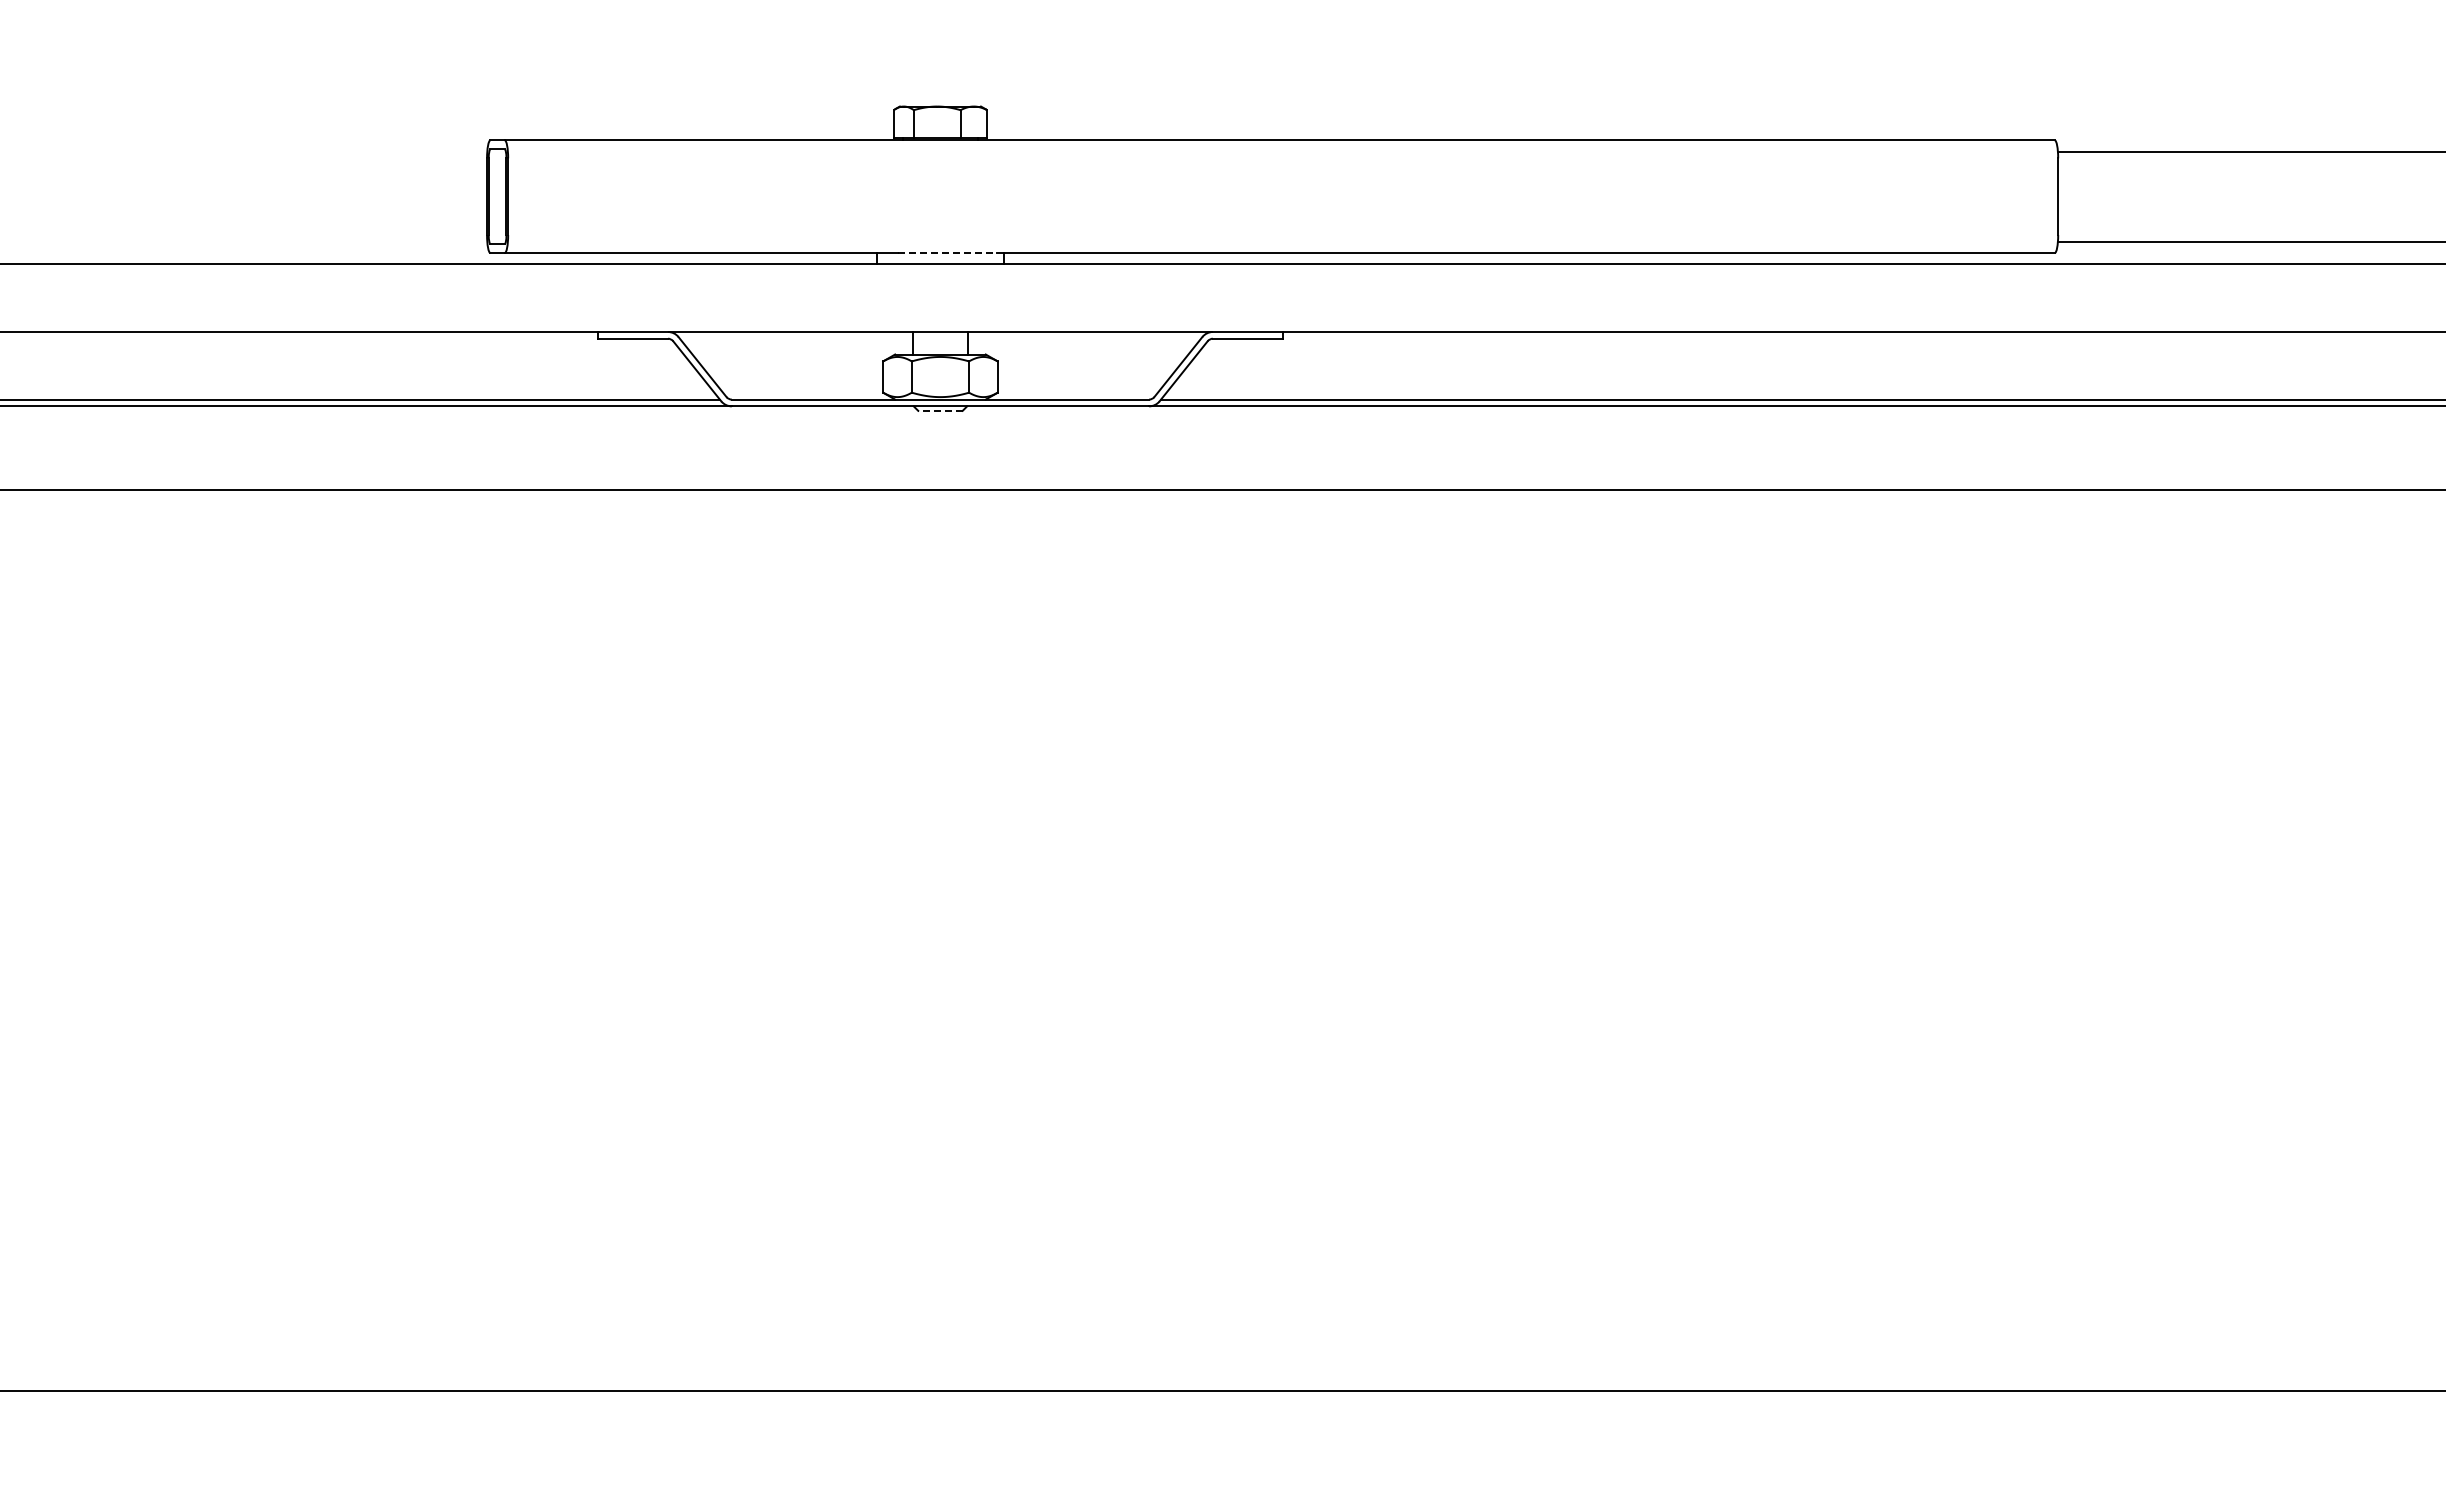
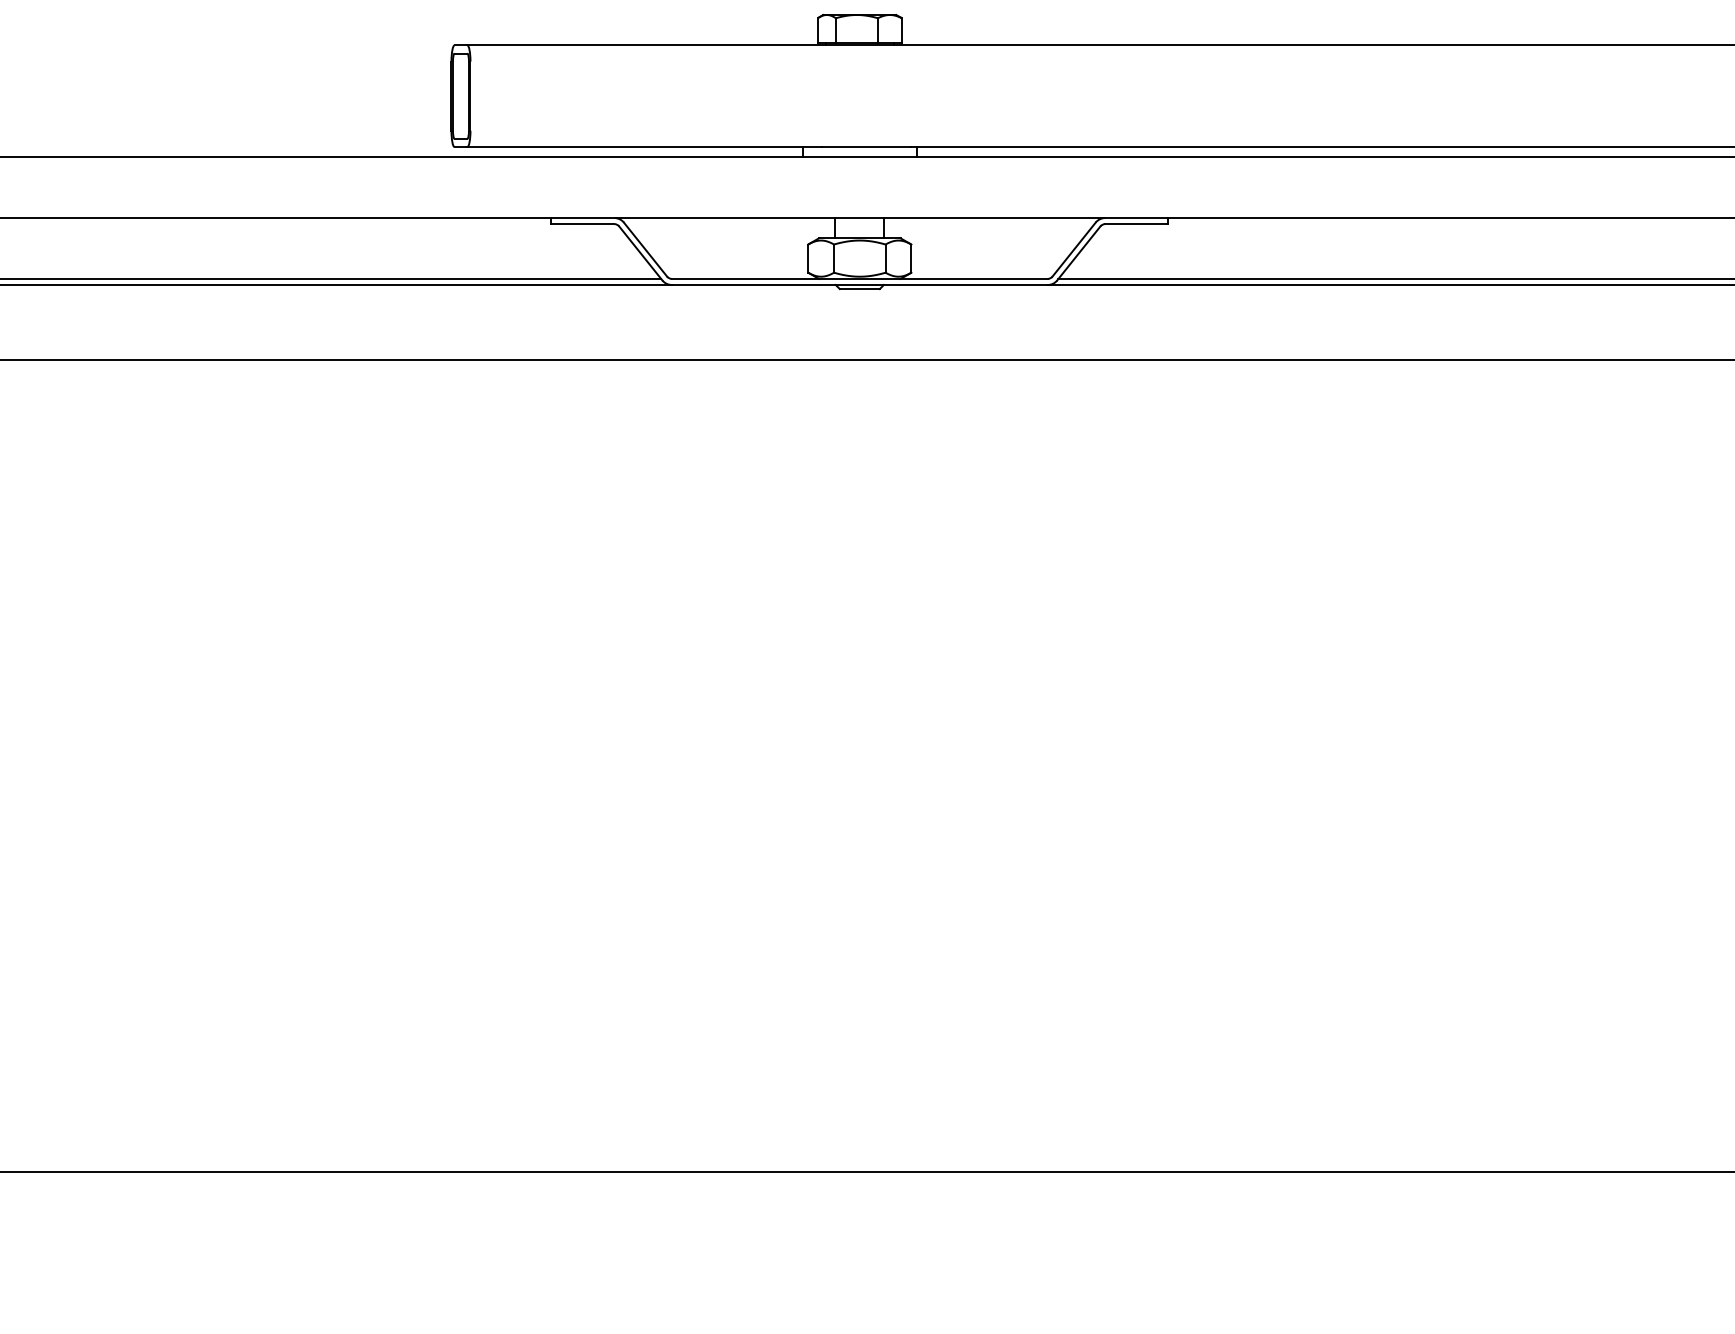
line: (948, 253) -> (867, 147), dashed -> solid
line: (939, 410) -> (858, 288), dashed -> solid

